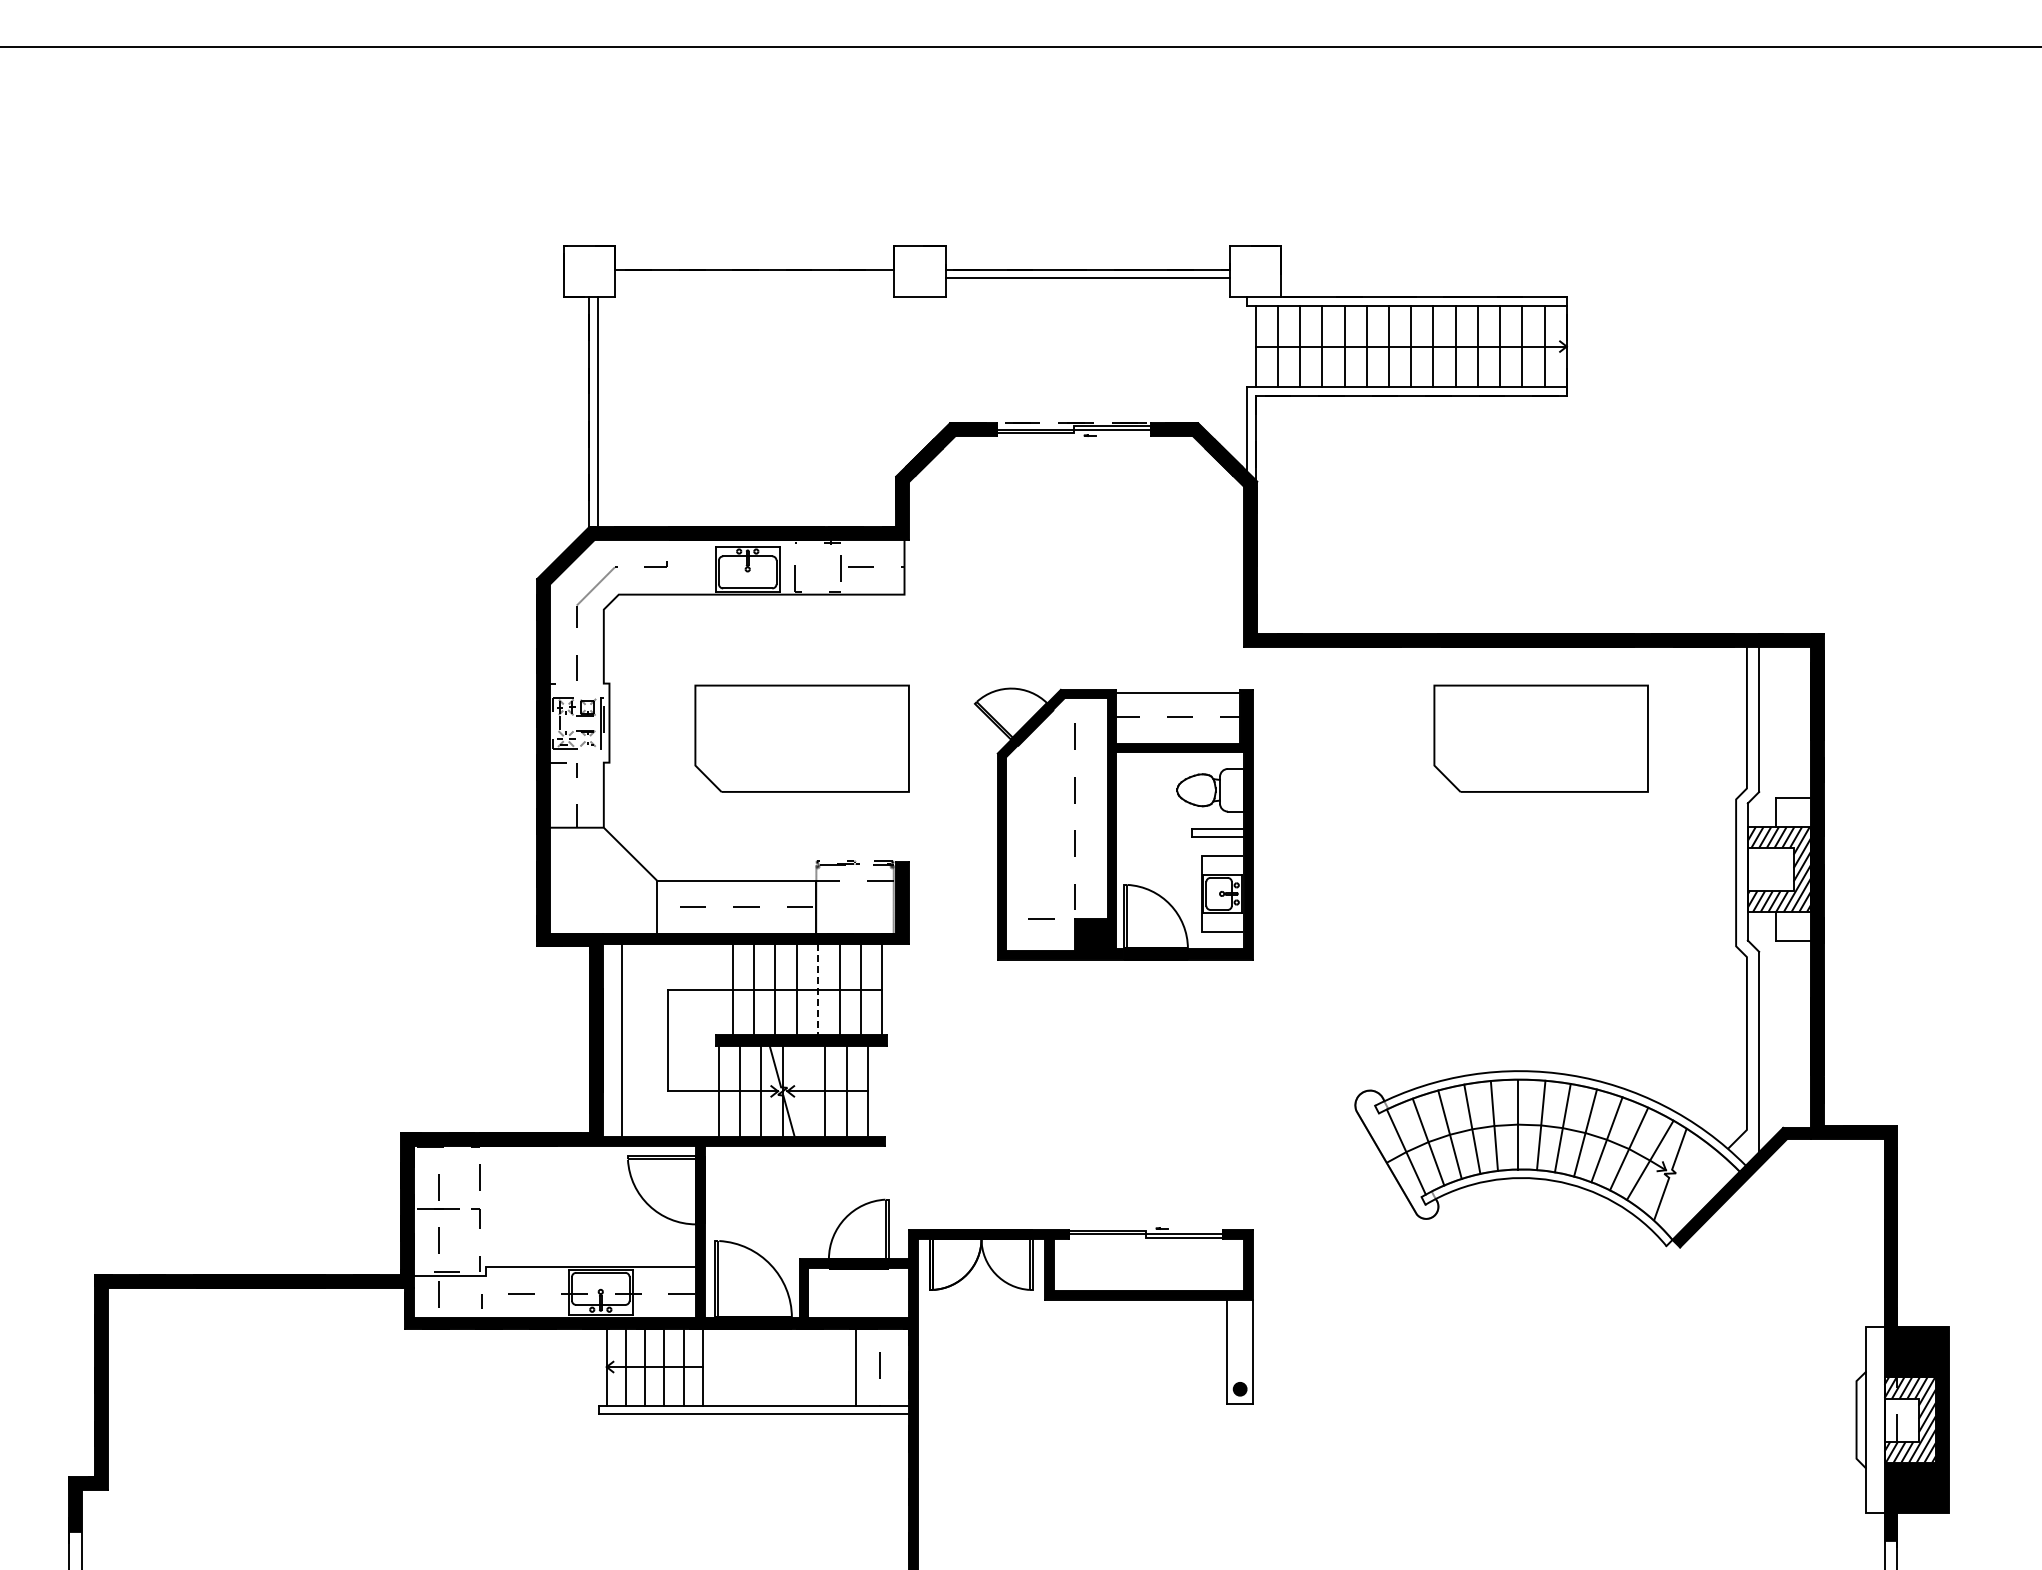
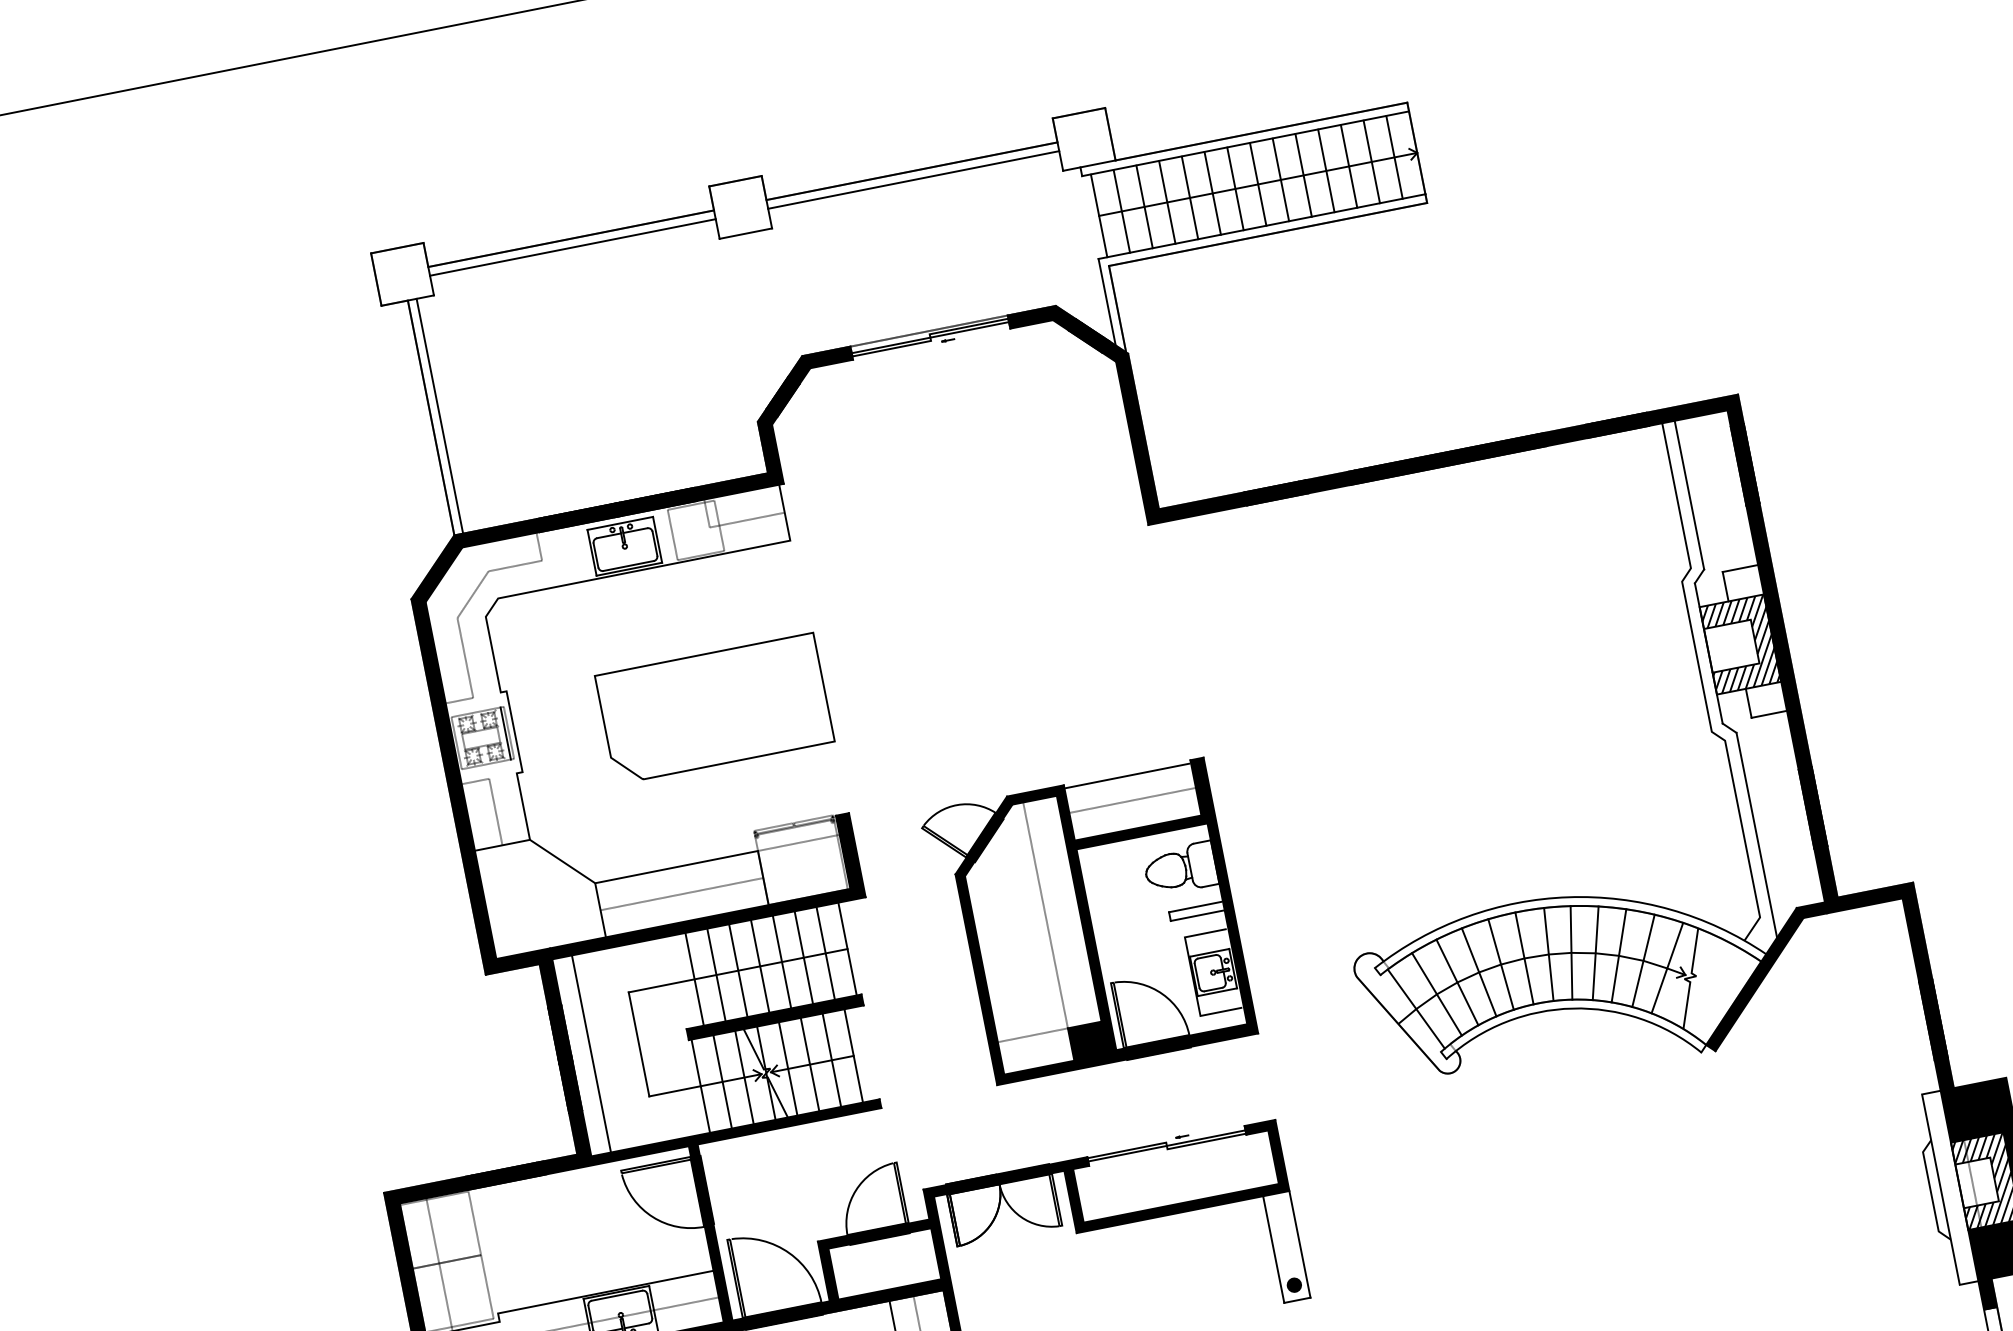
line: (754, 278) -> (572, 247), added
part: (1540, 738) -> (1469, 558), removed
part: (1113, 823) -> (1087, 922), moved
line: (818, 990) -> (782, 962), dashed -> solid
line: (804, 1091) -> (788, 1068), added

